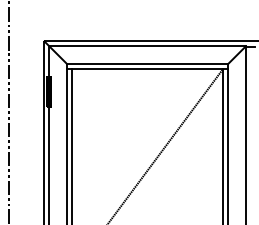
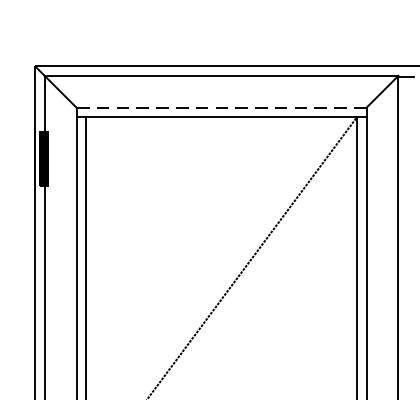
line: (147, 63) -> (221, 106), solid -> dashed

